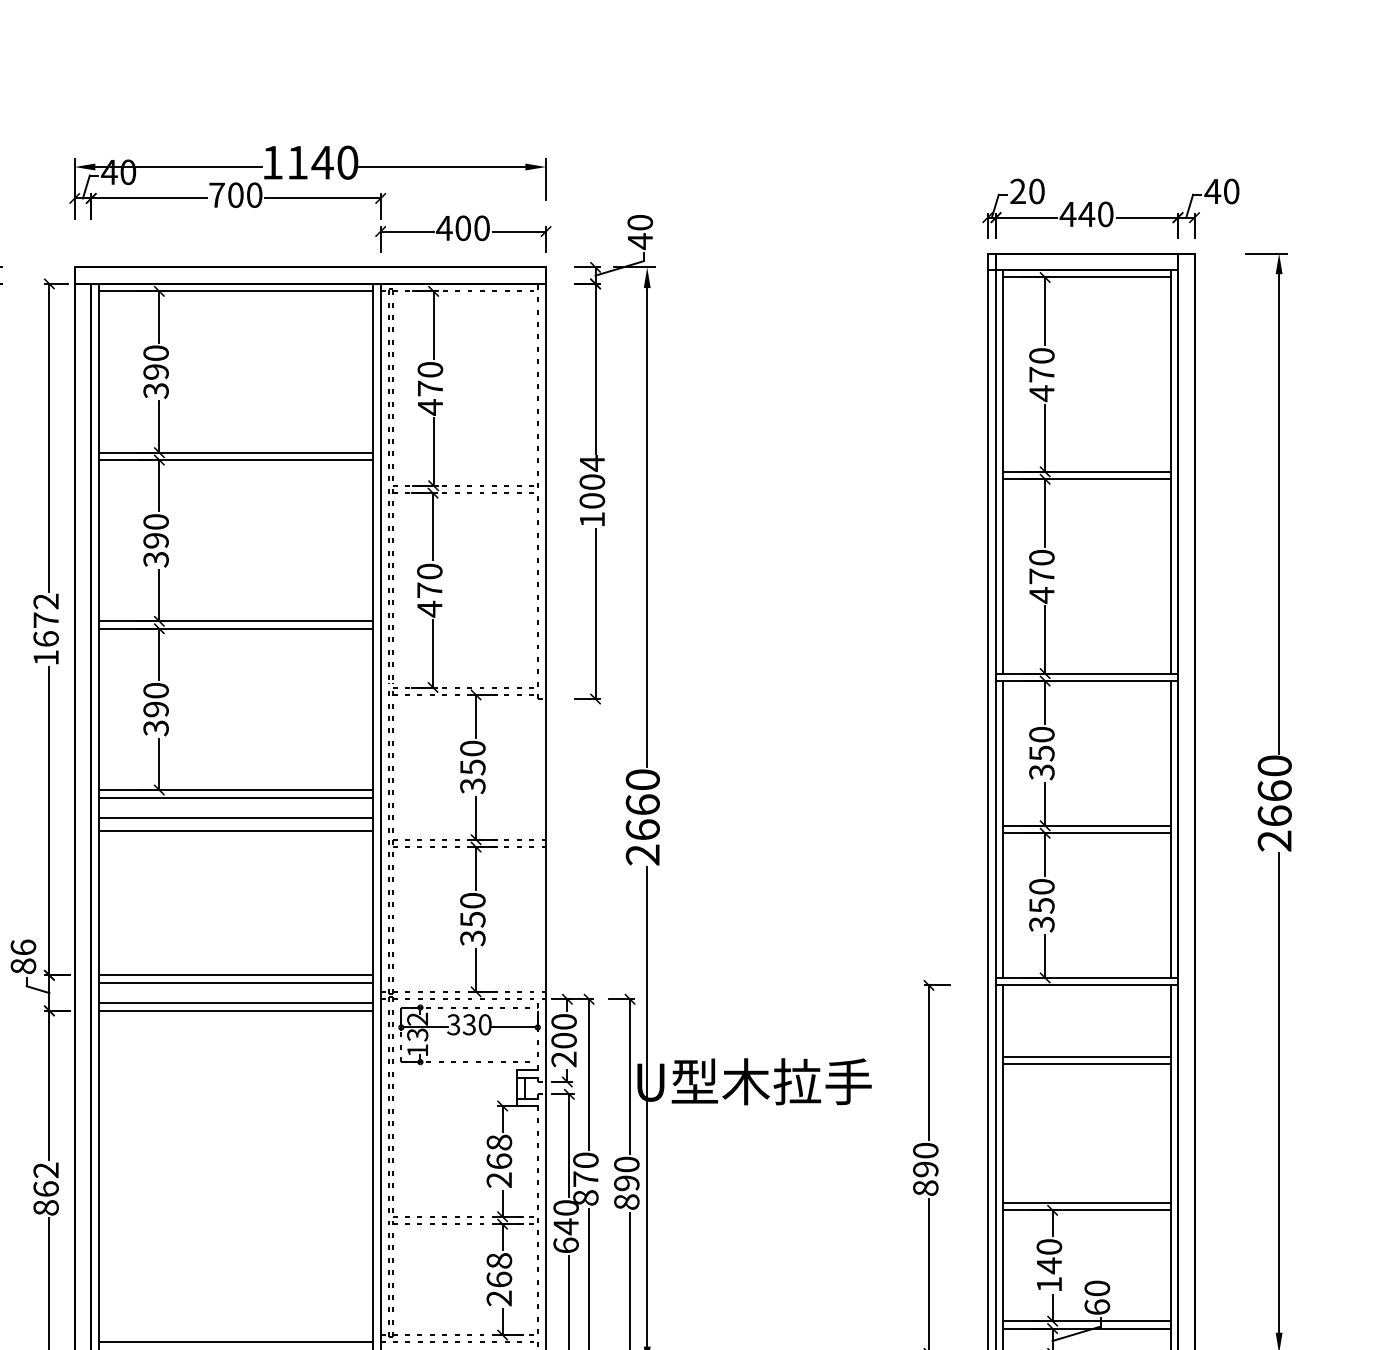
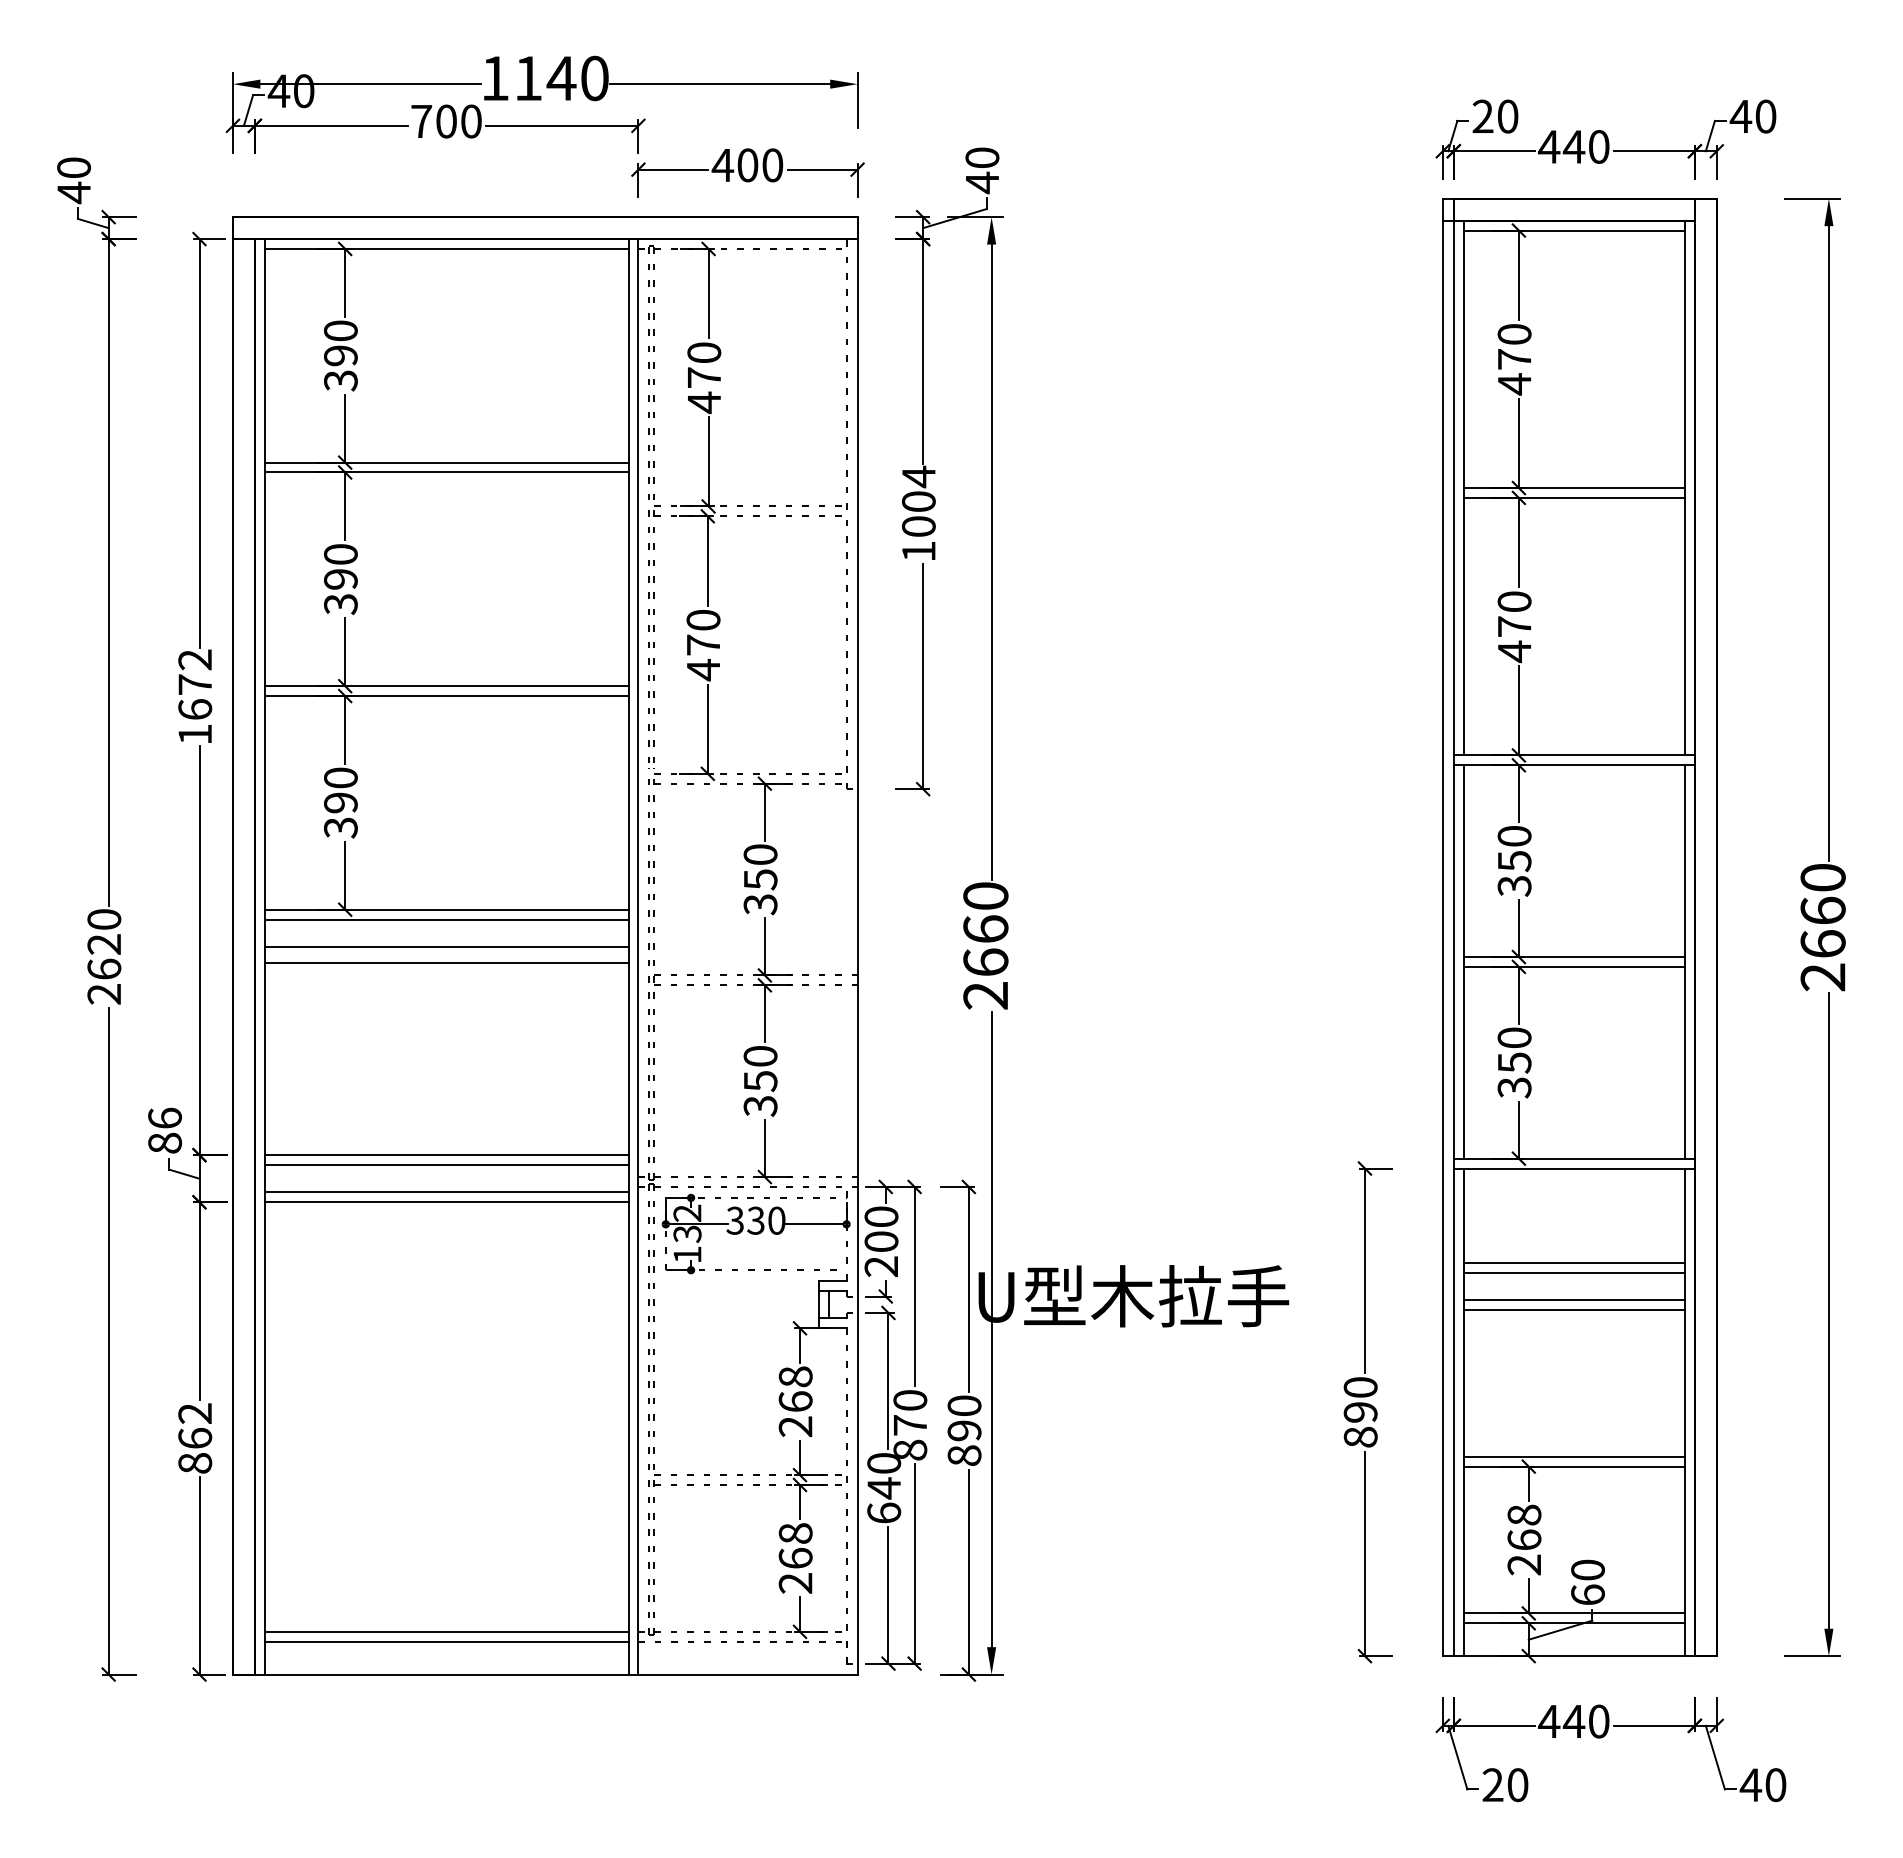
line: (1086, 1084) -> (1573, 1300), added
line: (1086, 1091) -> (1573, 1309), added
text: (1049, 1265) -> (1524, 1539), 140 -> 268
line: (235, 1334) -> (446, 1631), added

